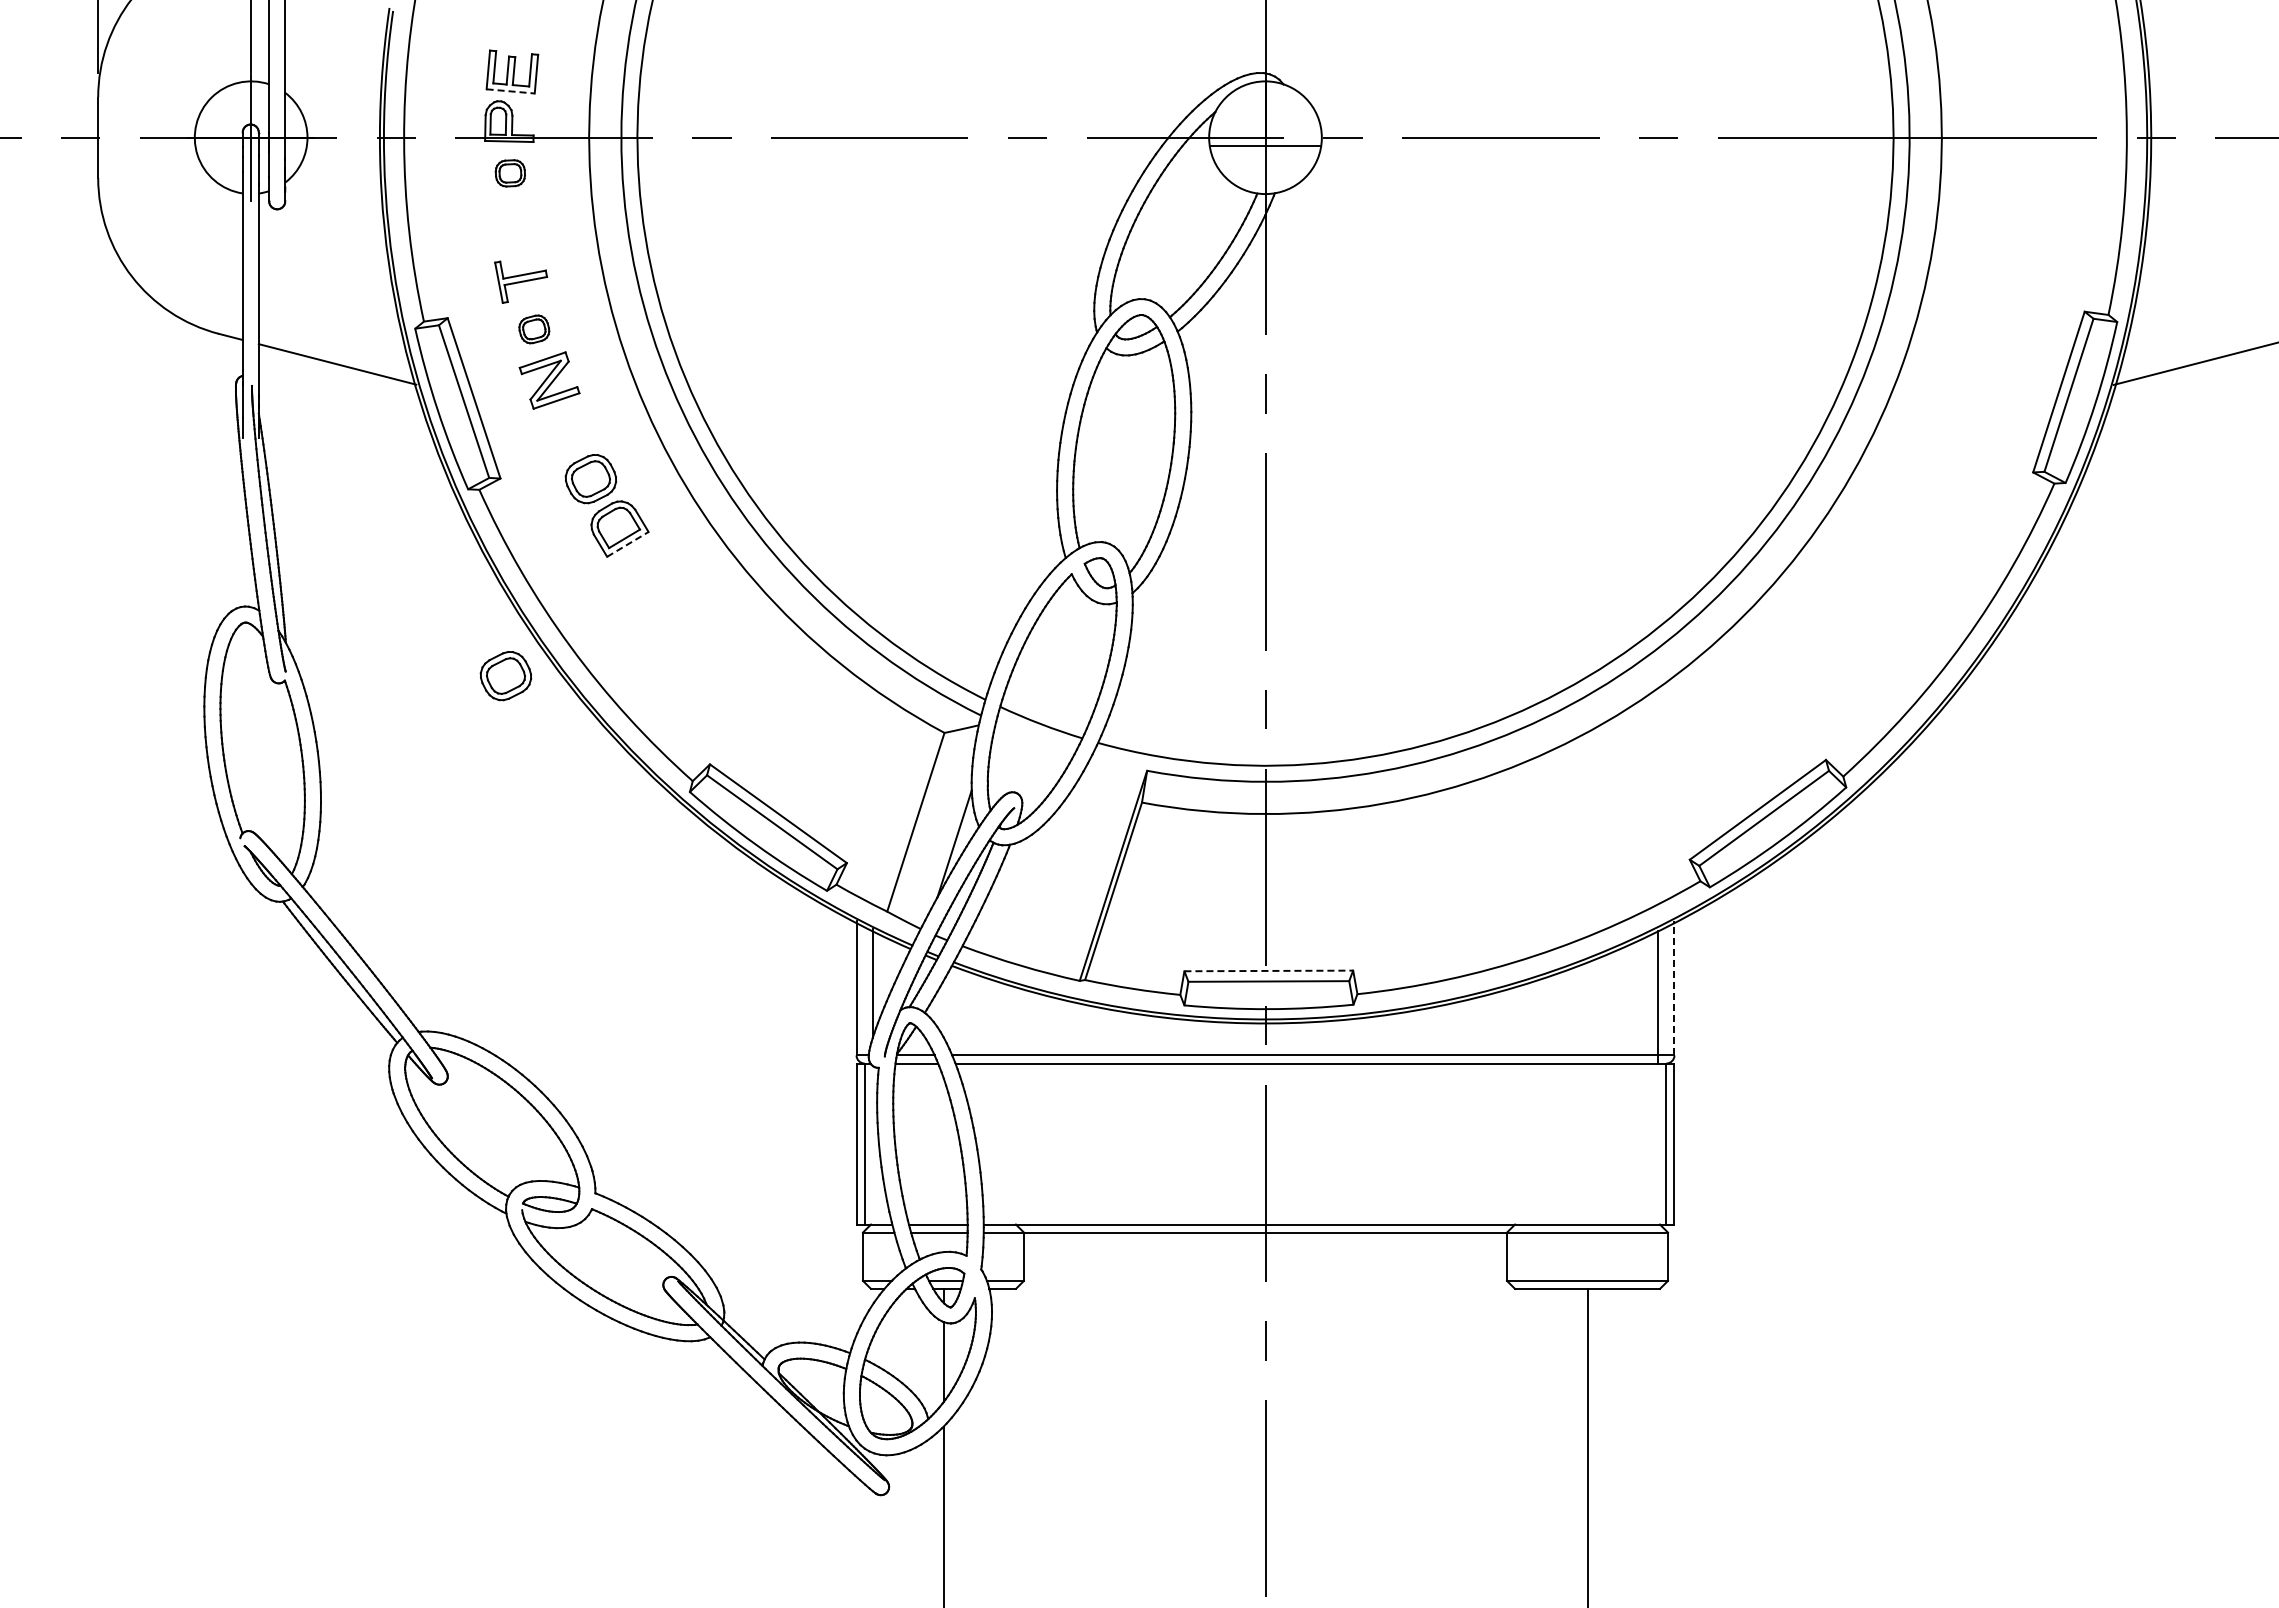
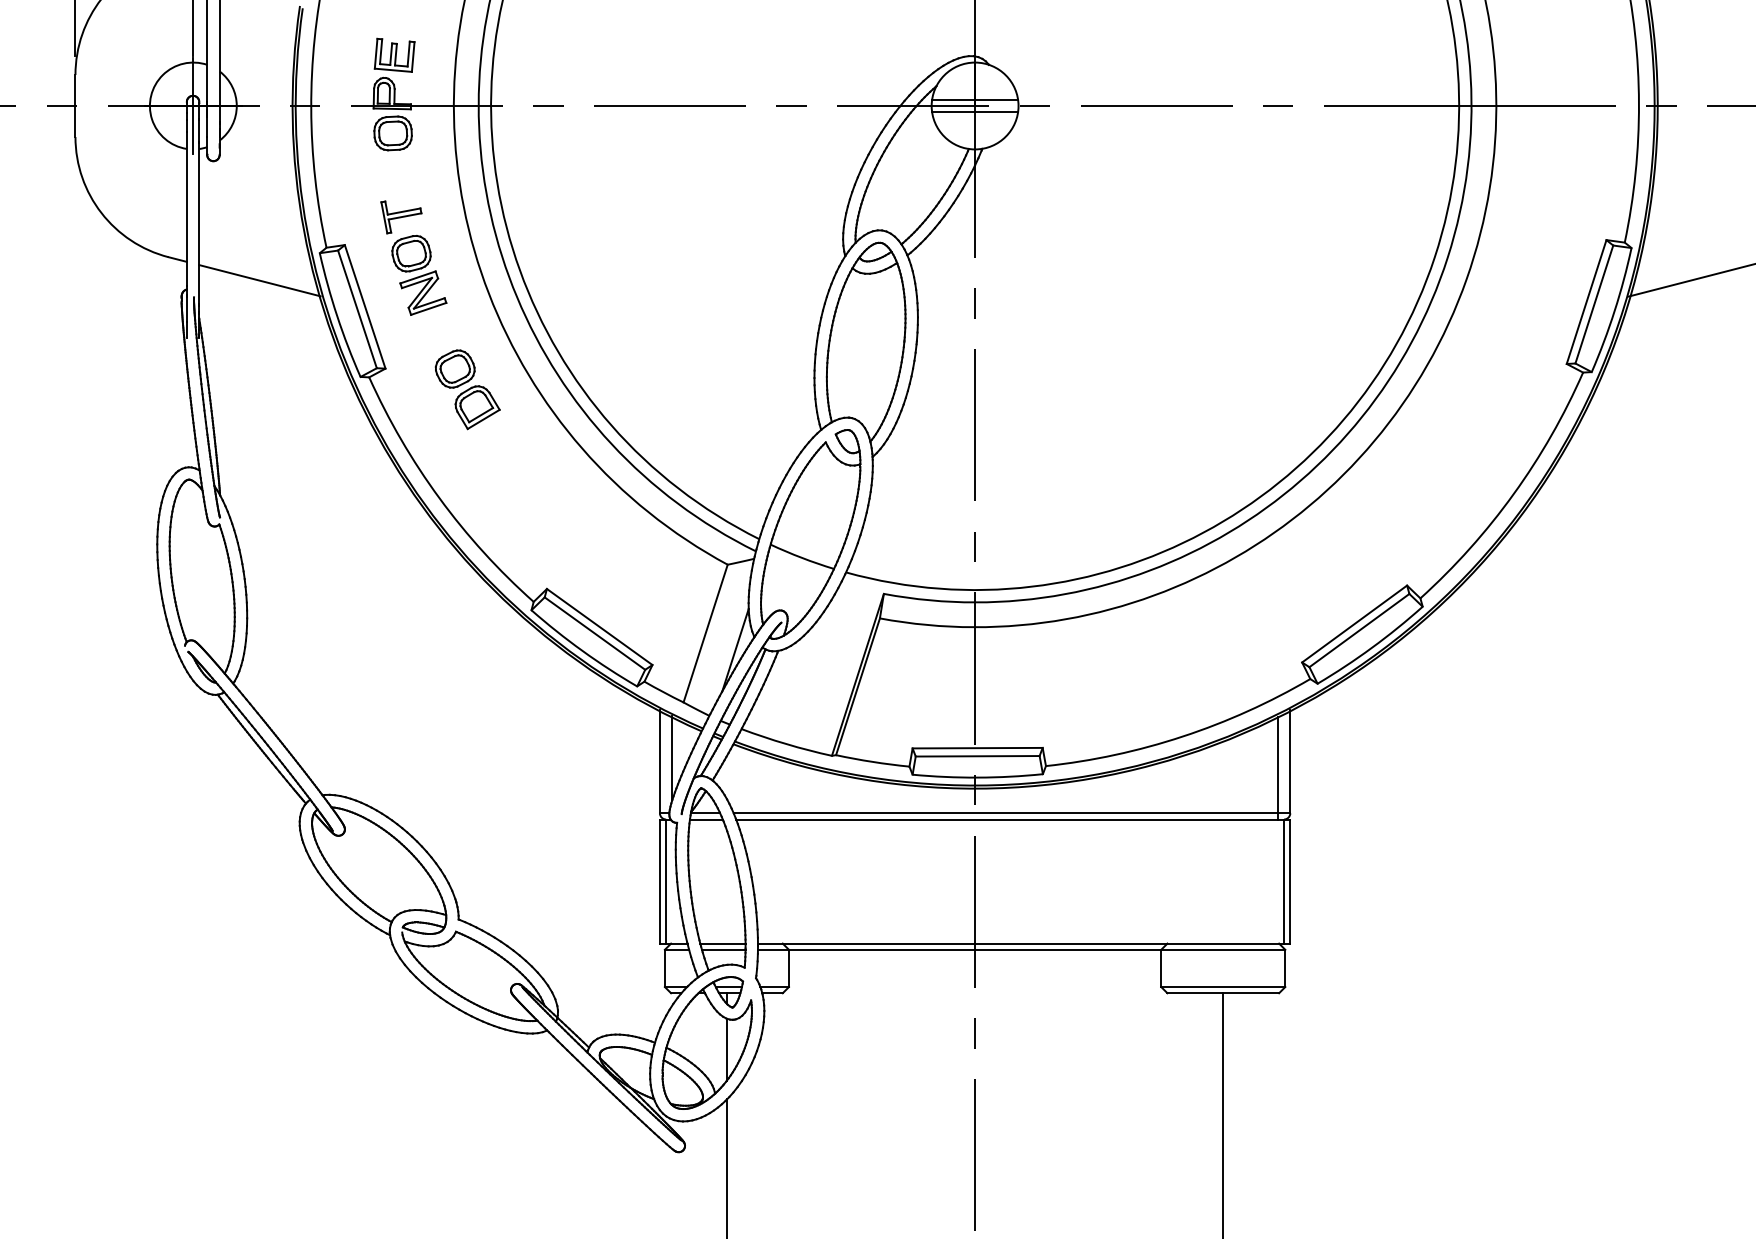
line: (511, 91) -> (394, 70), dashed -> solid
line: (1265, 129) -> (975, 99), added
part: (510, 173) -> (393, 133), size x1.67
part: (534, 329) -> (411, 253), size x1.67
line: (628, 544) -> (484, 419), dashed -> solid
part: (505, 676) -> (389, 521), removed
line: (1269, 970) -> (978, 747), dashed -> solid
line: (1674, 987) -> (1290, 760), dashed -> solid

